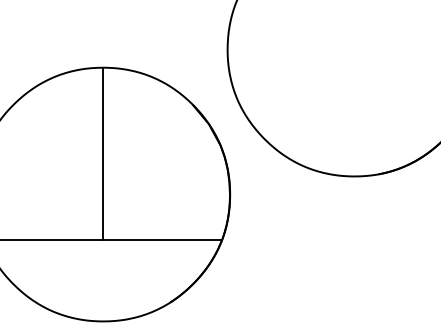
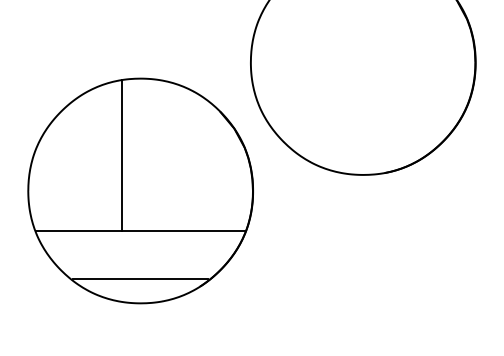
line: (103, 153) -> (122, 154), moved
line: (103, 294) -> (140, 279), added

